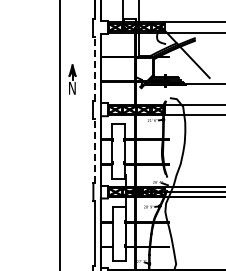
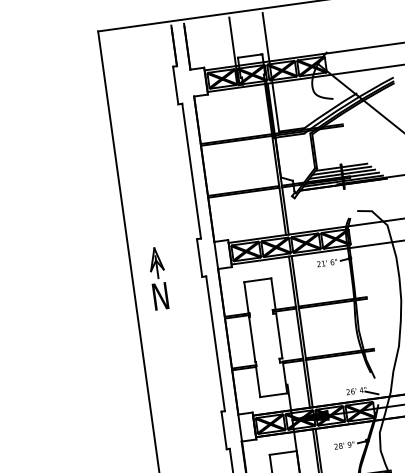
line: (95, 68) -> (192, 170), dashed -> solid
part: (72, 79) -> (158, 277), moved
line: (95, 150) -> (216, 342), dashed -> solid

